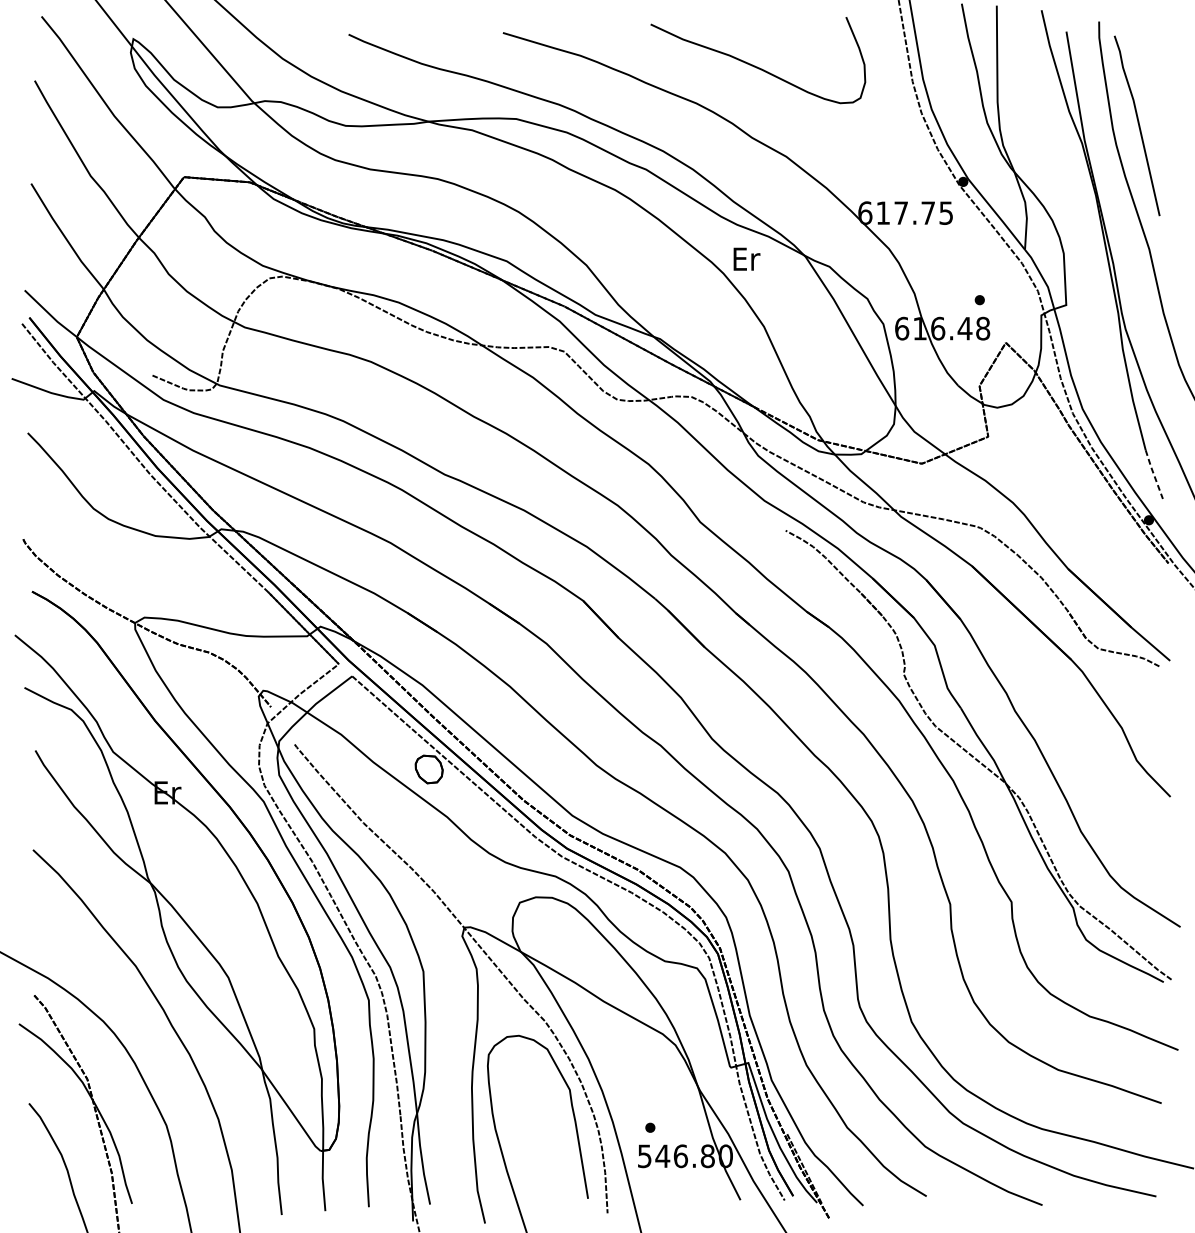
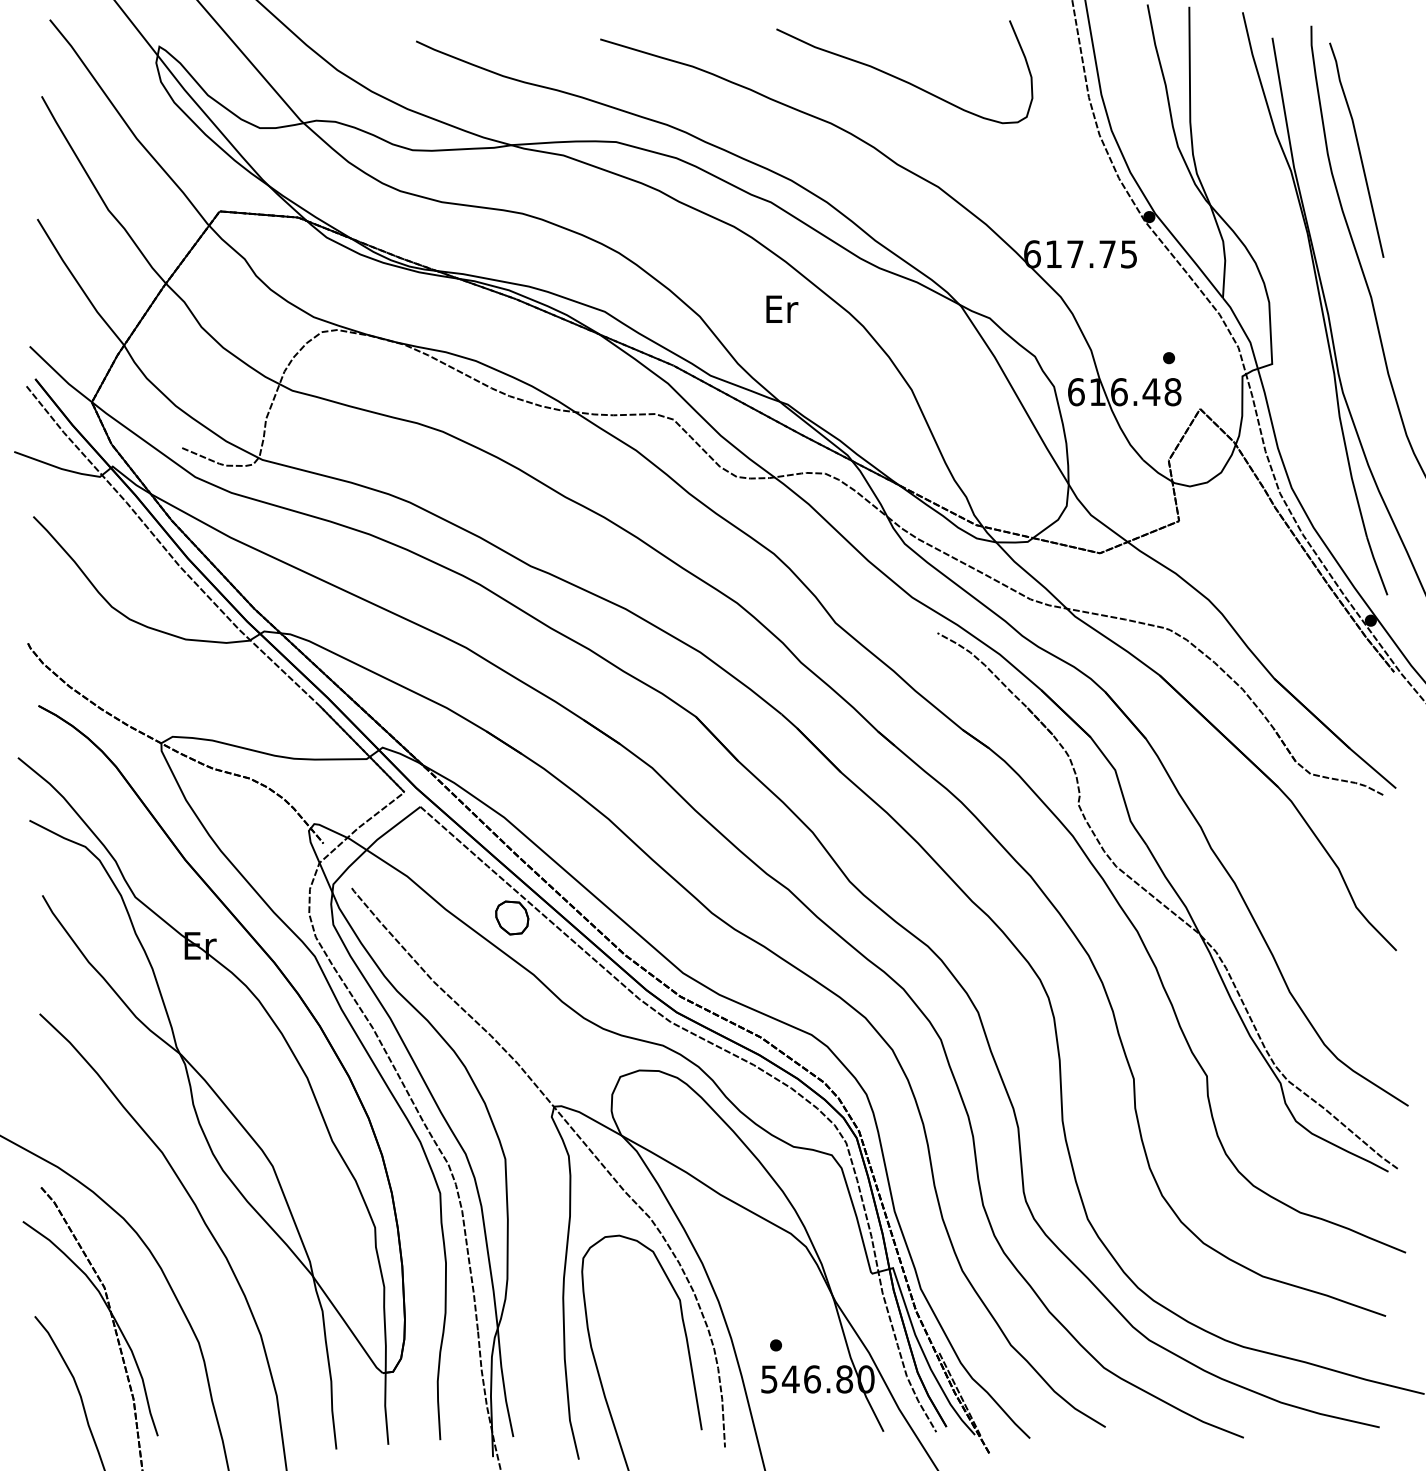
text: (747, 258) -> (782, 308), moved
line: (1153, 473) -> (1376, 565), dashed -> solid

